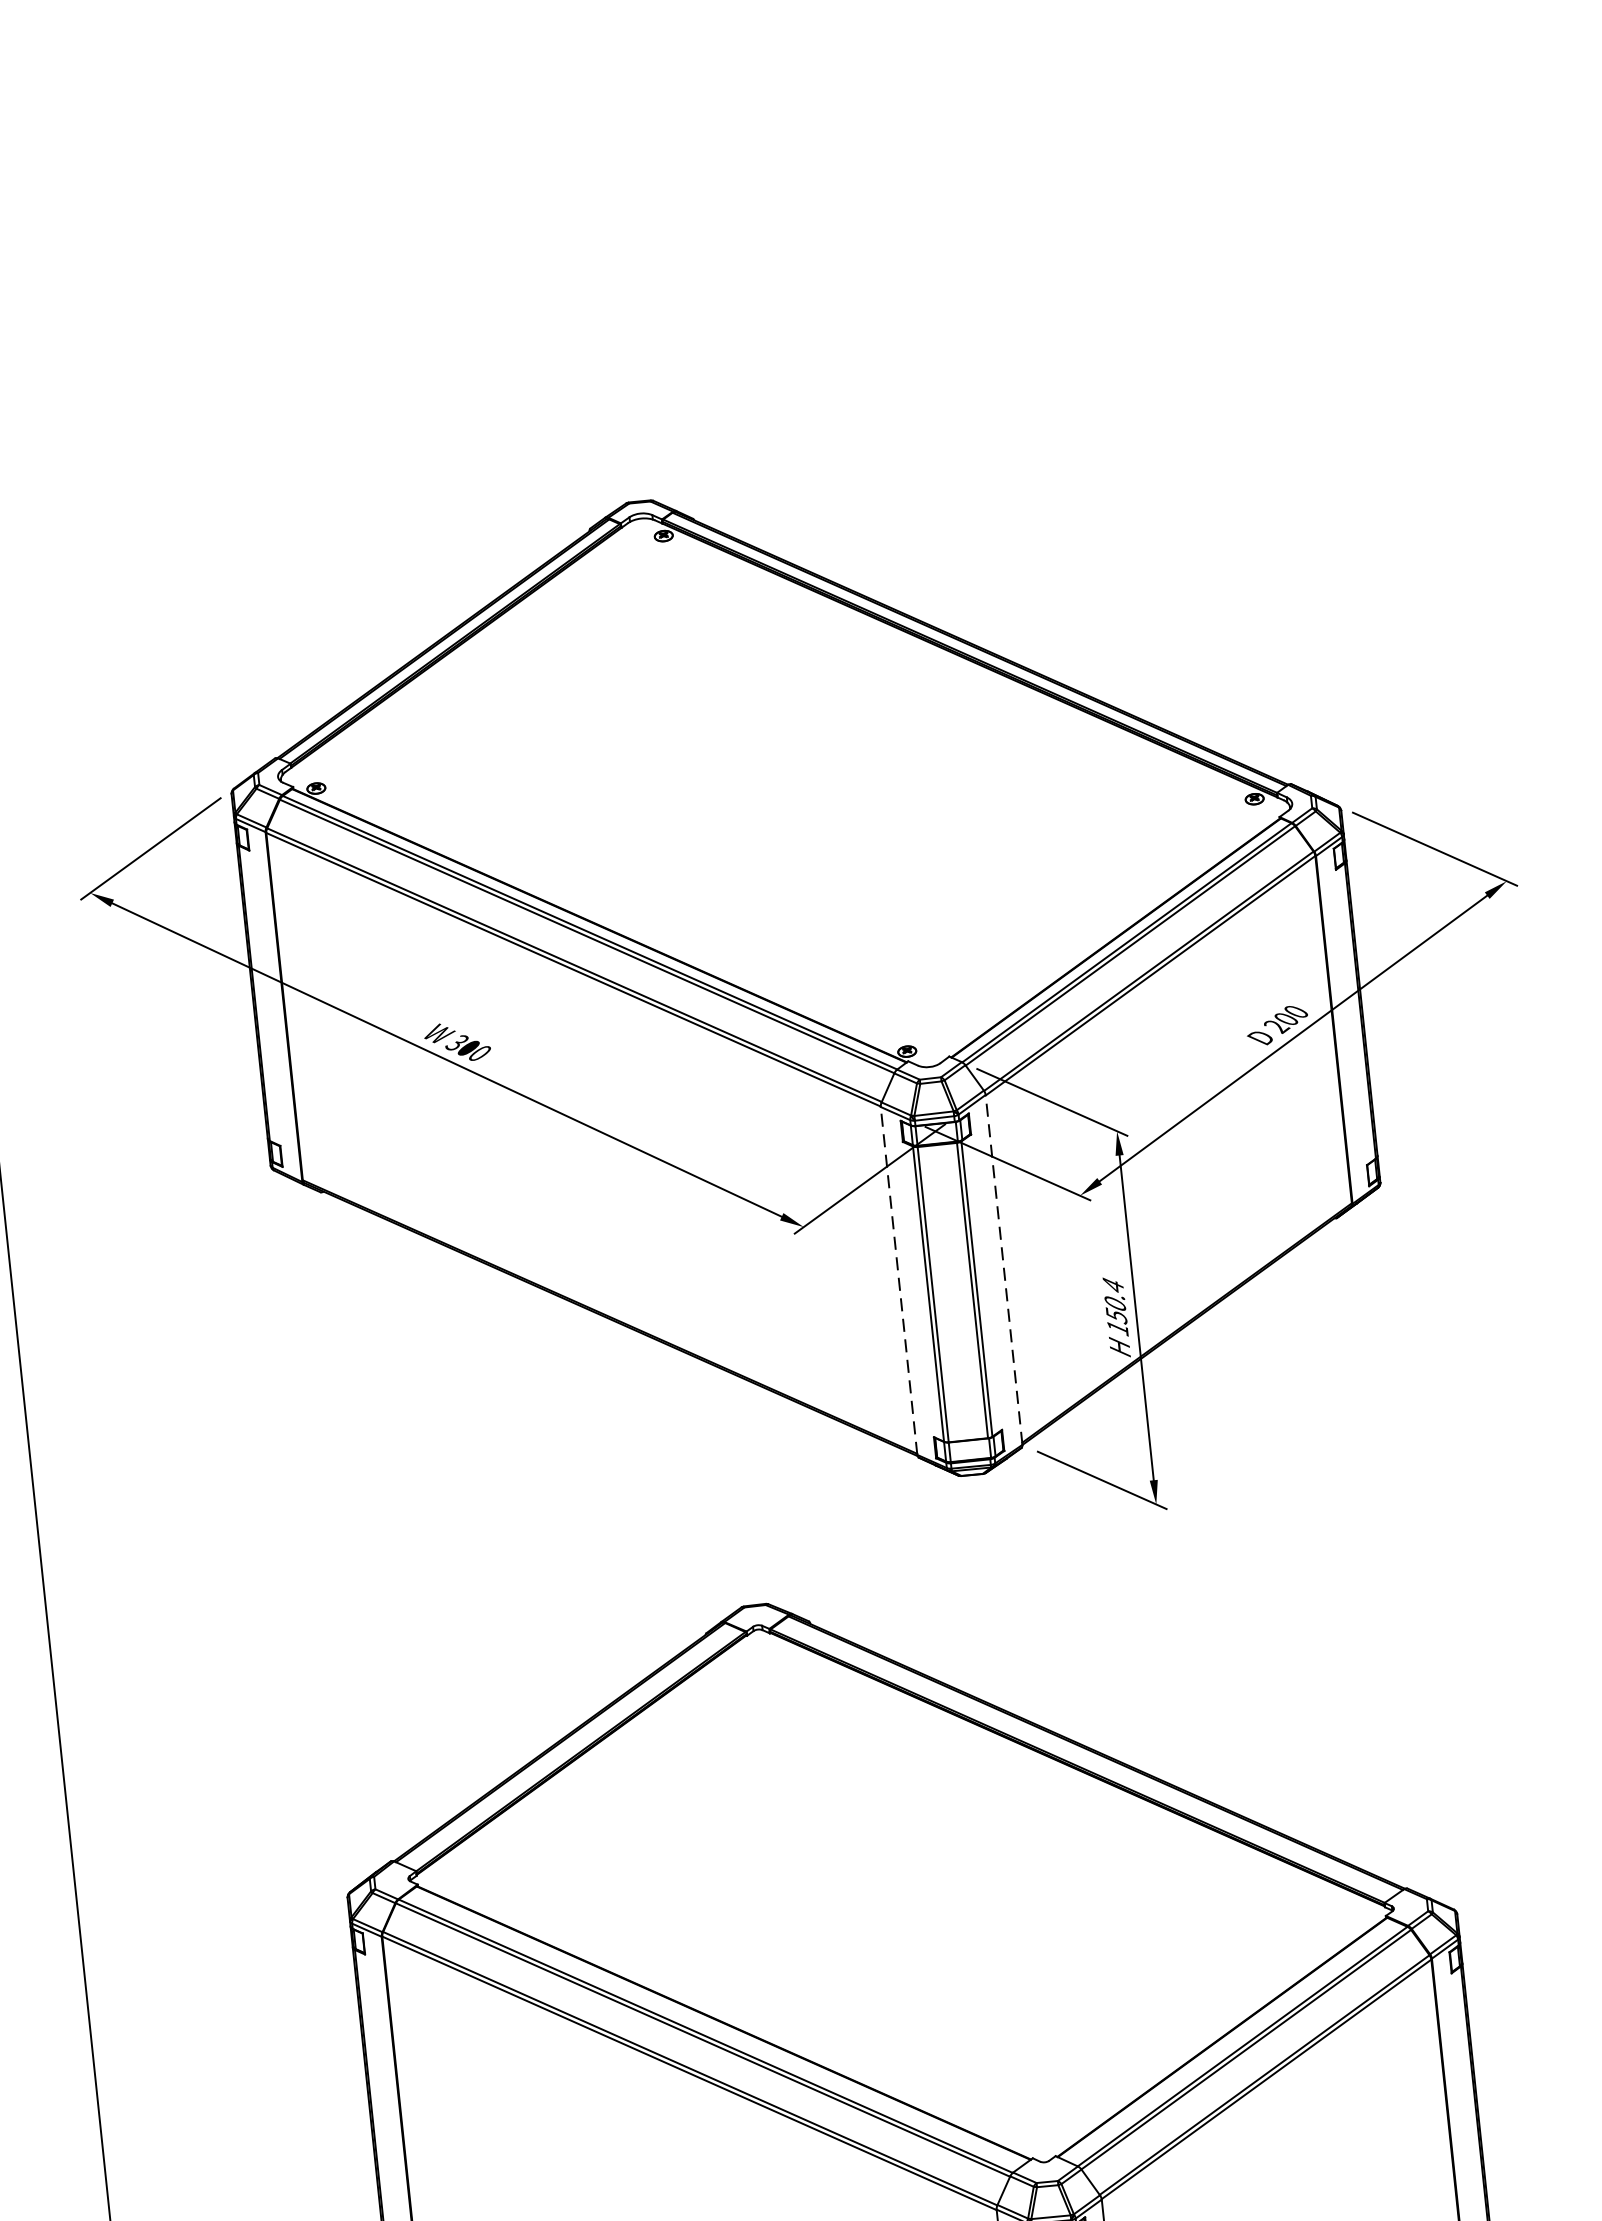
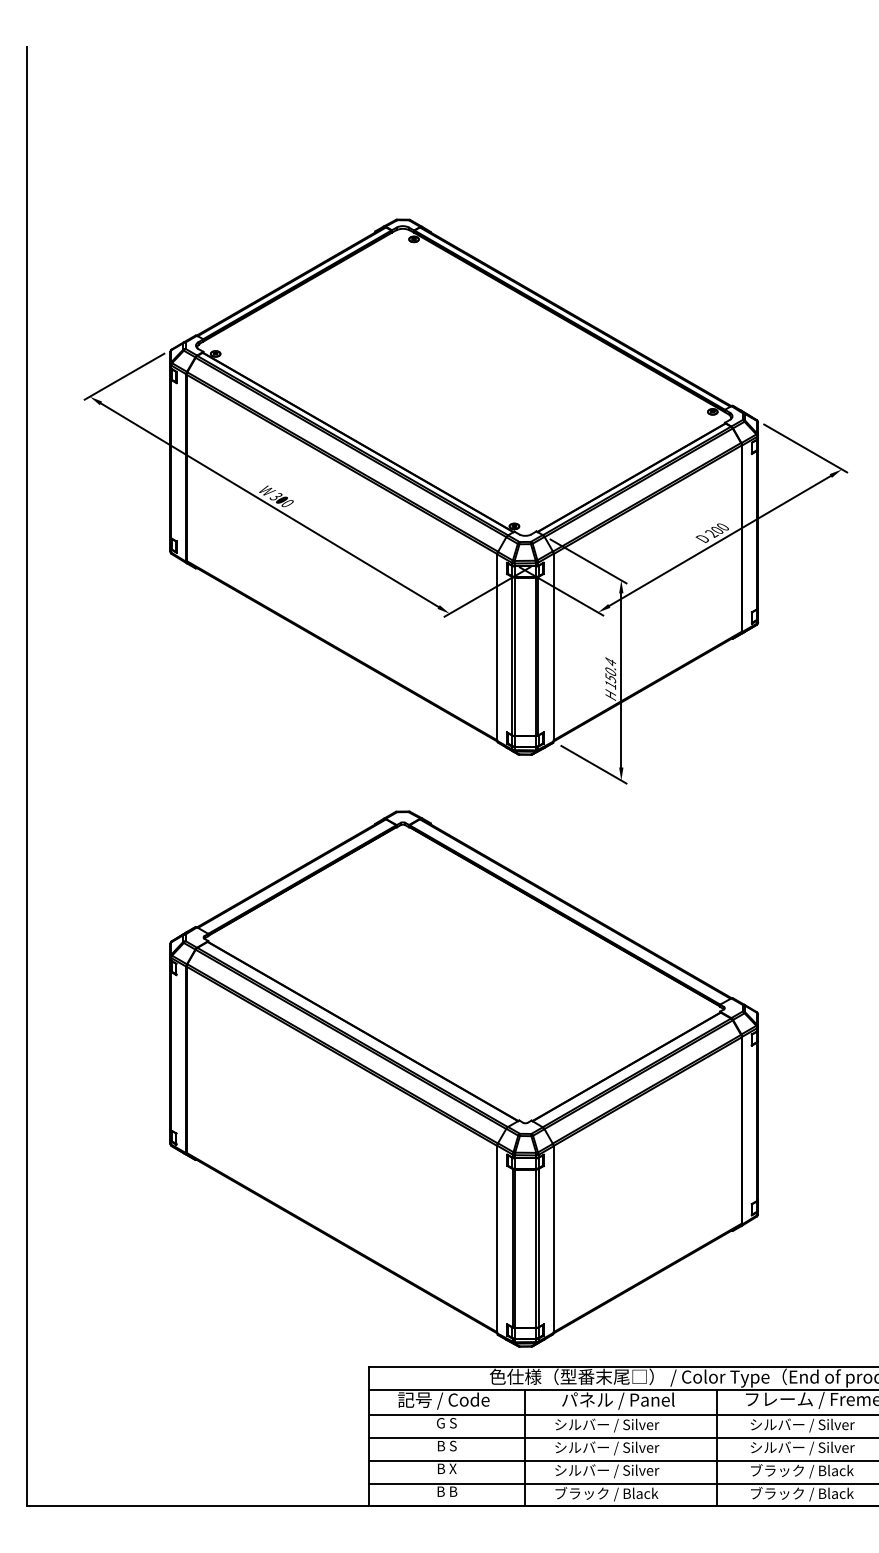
line: (1003, 1269) -> (553, 647), dashed -> solid
line: (899, 1280) -> (497, 647), dashed -> solid

